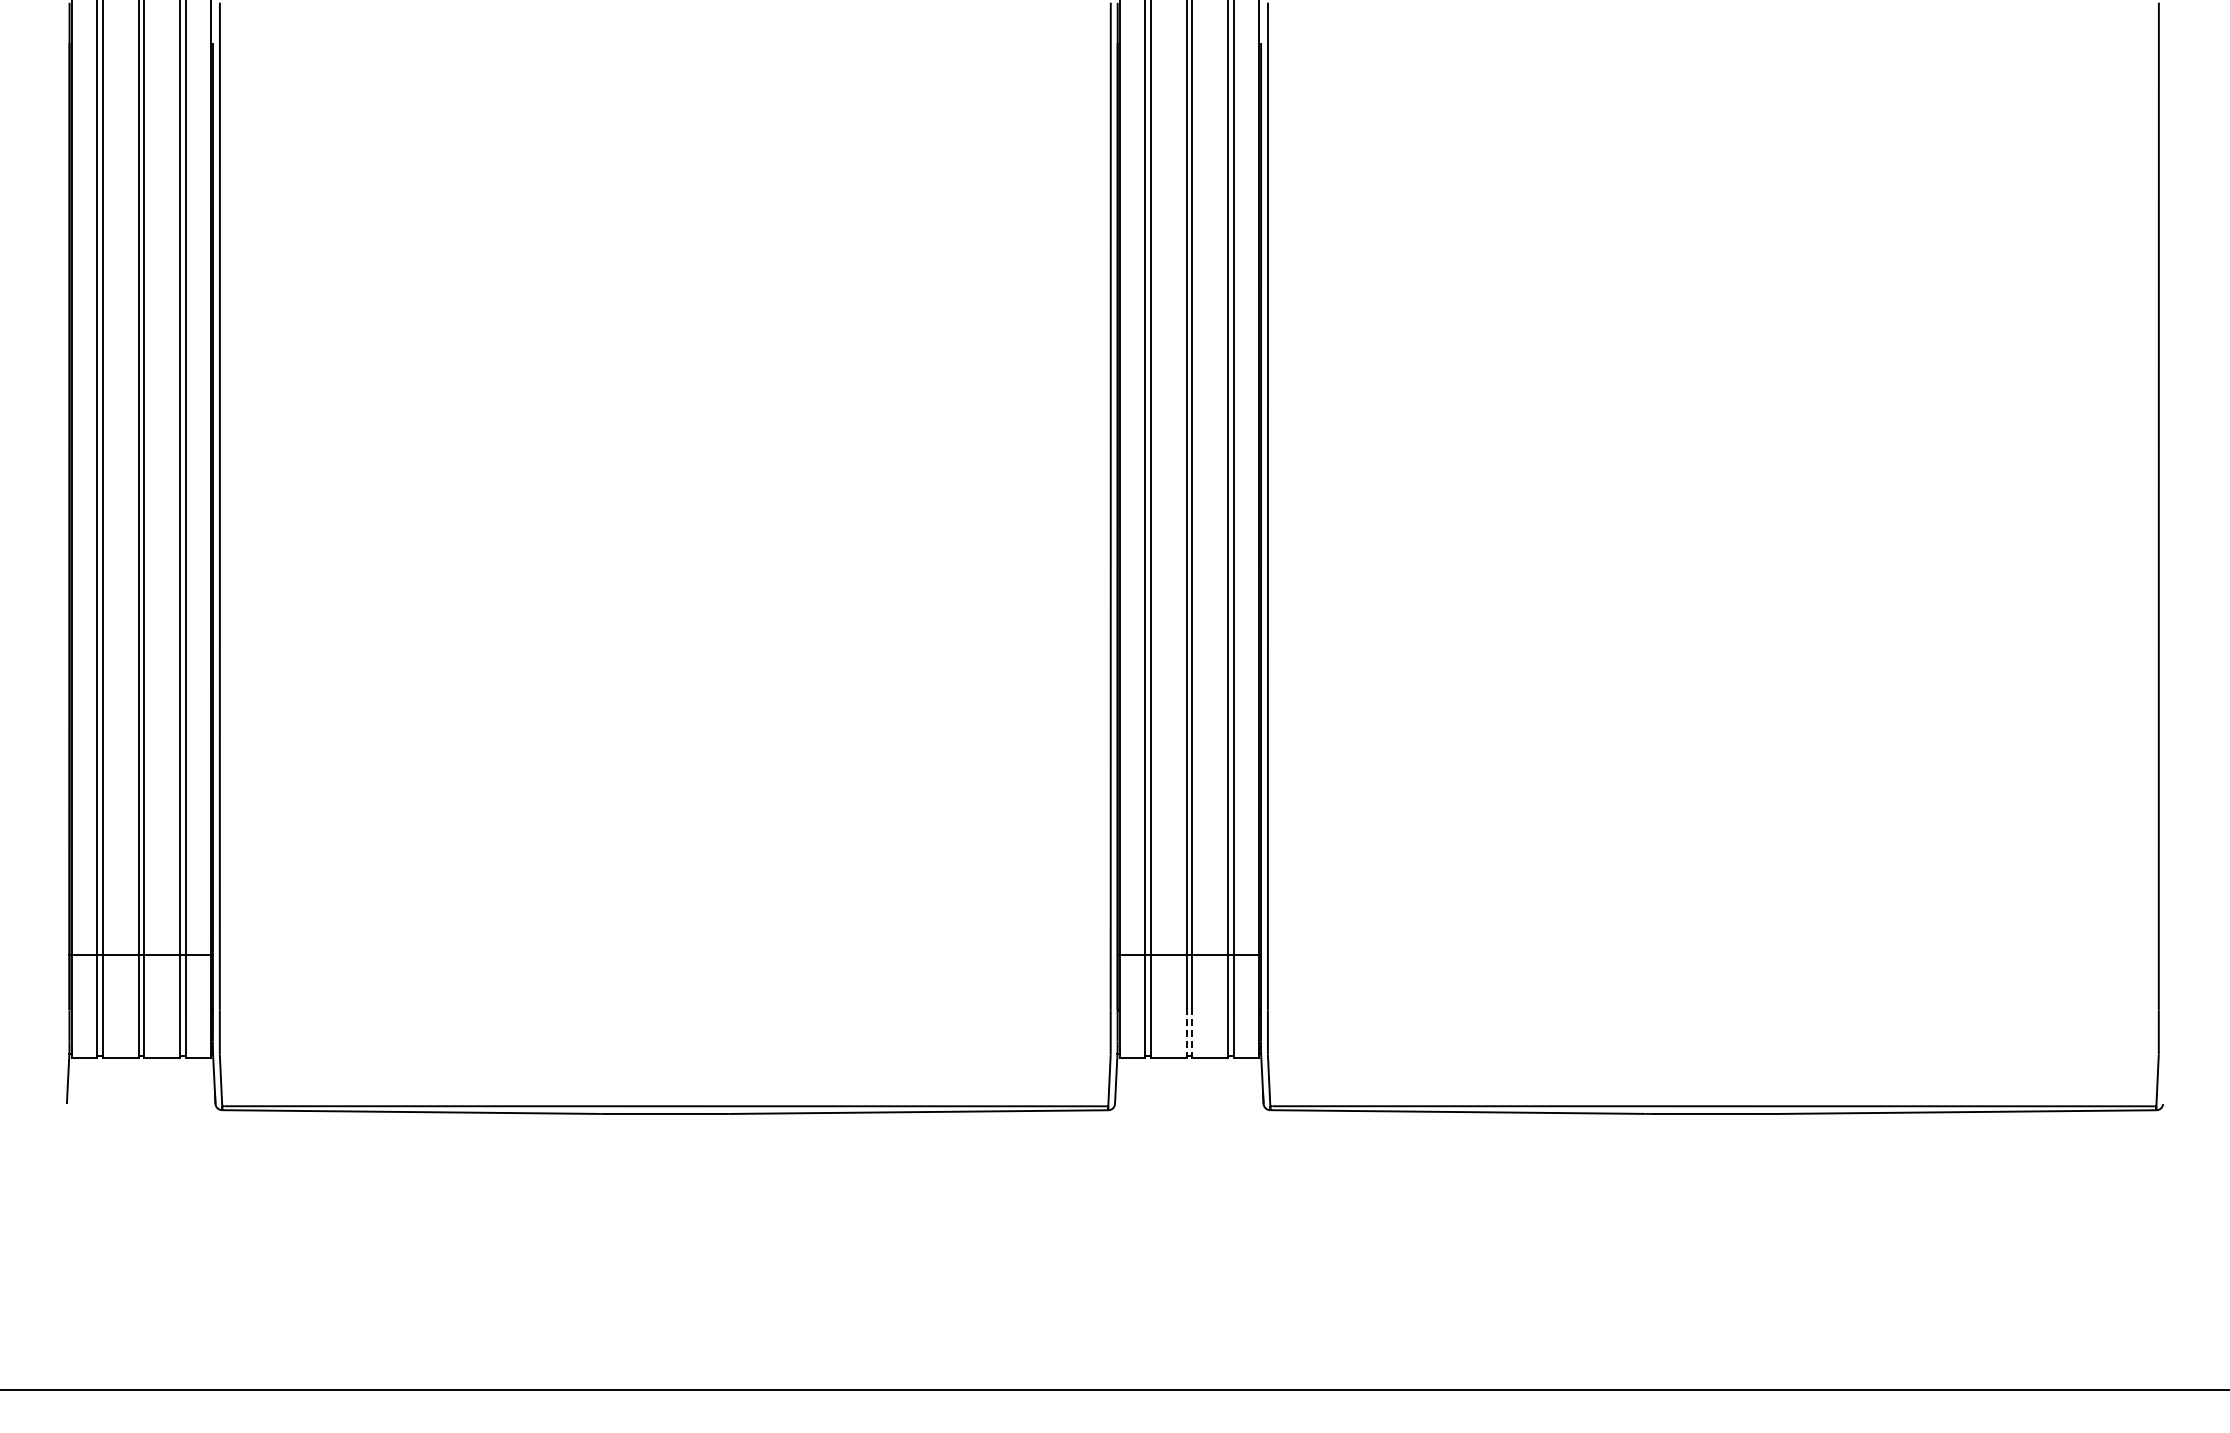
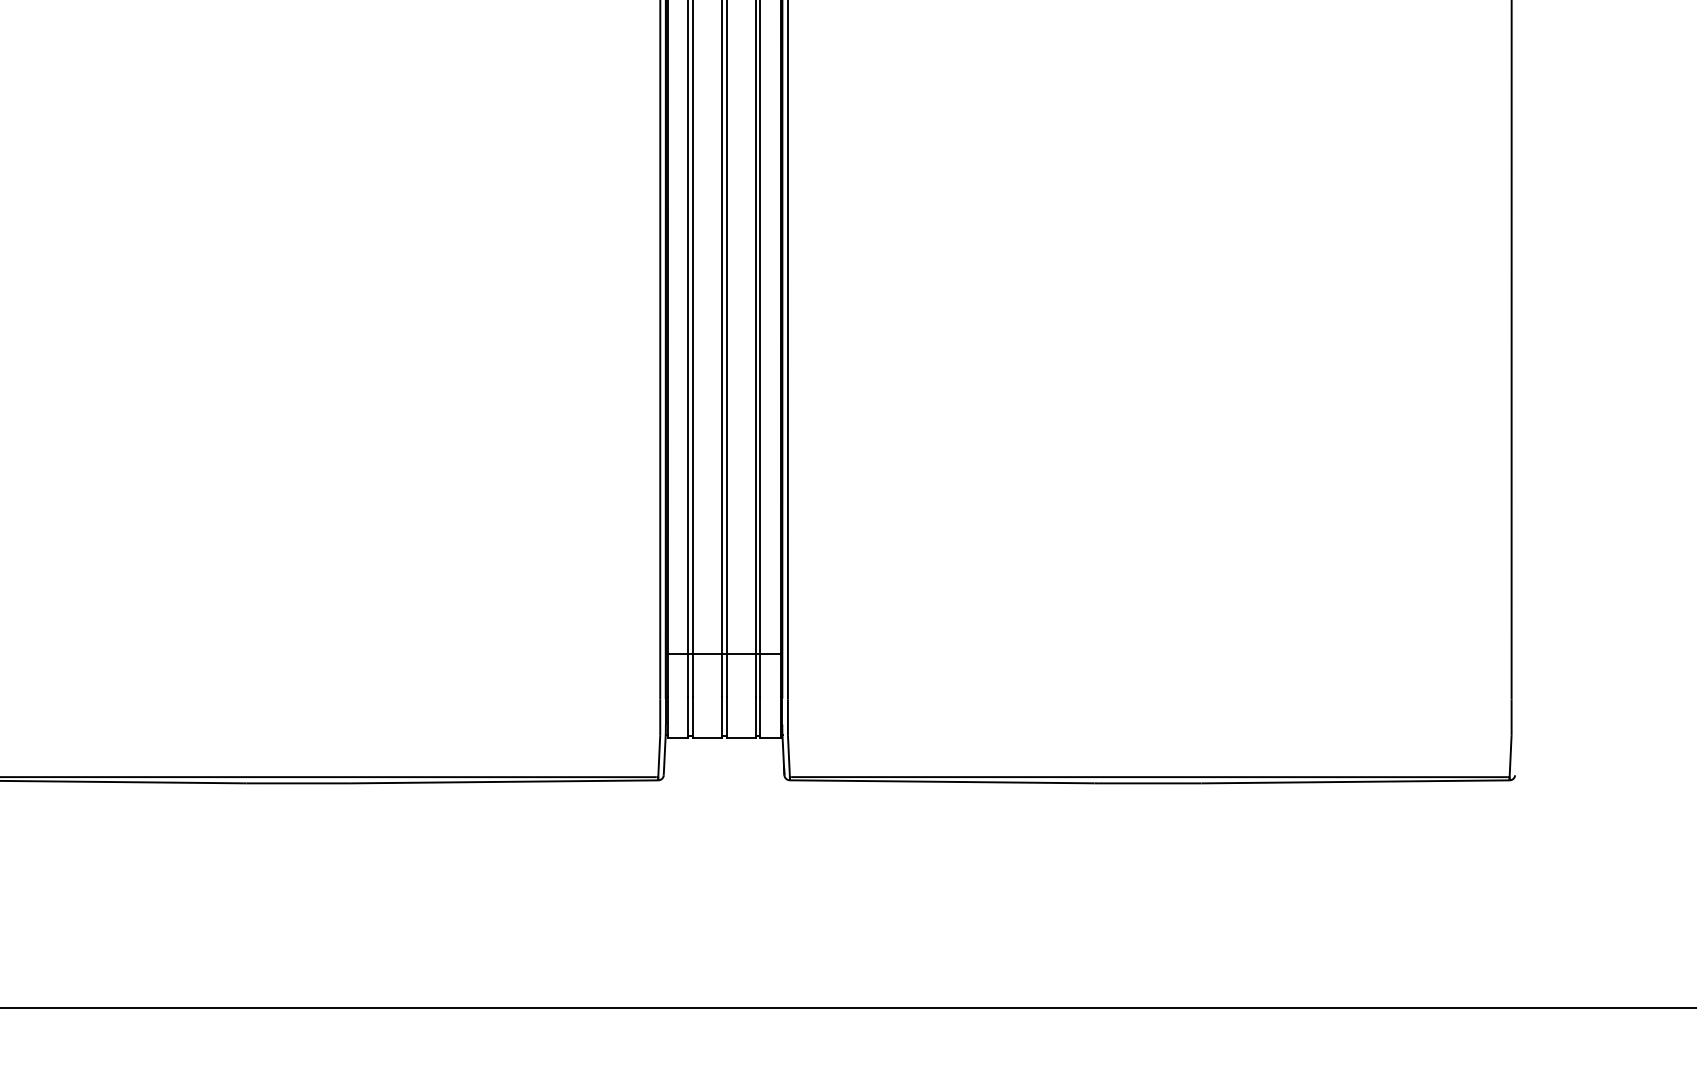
line: (1186, 1032) -> (721, 717), dashed -> solid
line: (1192, 1032) -> (726, 717), dashed -> solid

